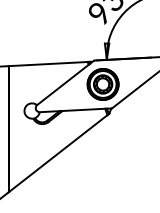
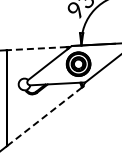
line: (47, 63) -> (36, 48), solid -> dashed
line: (58, 153) -> (44, 116), solid -> dashed

